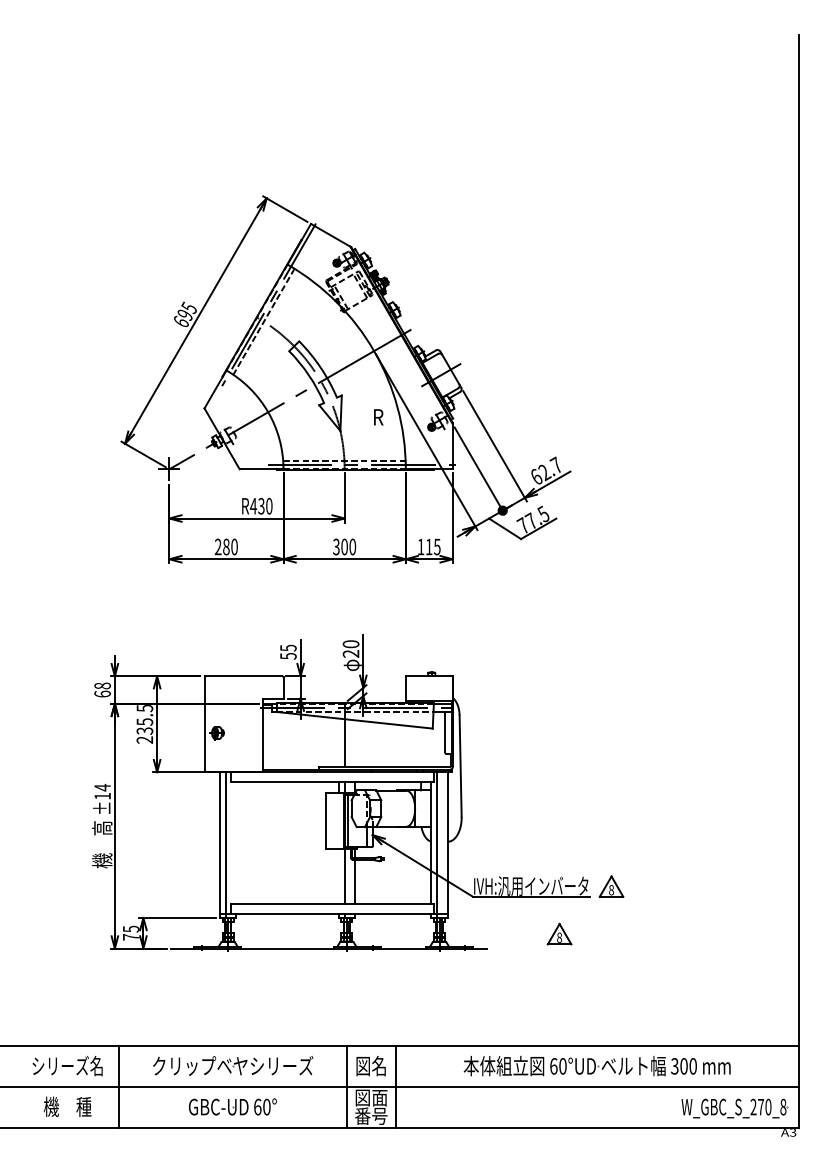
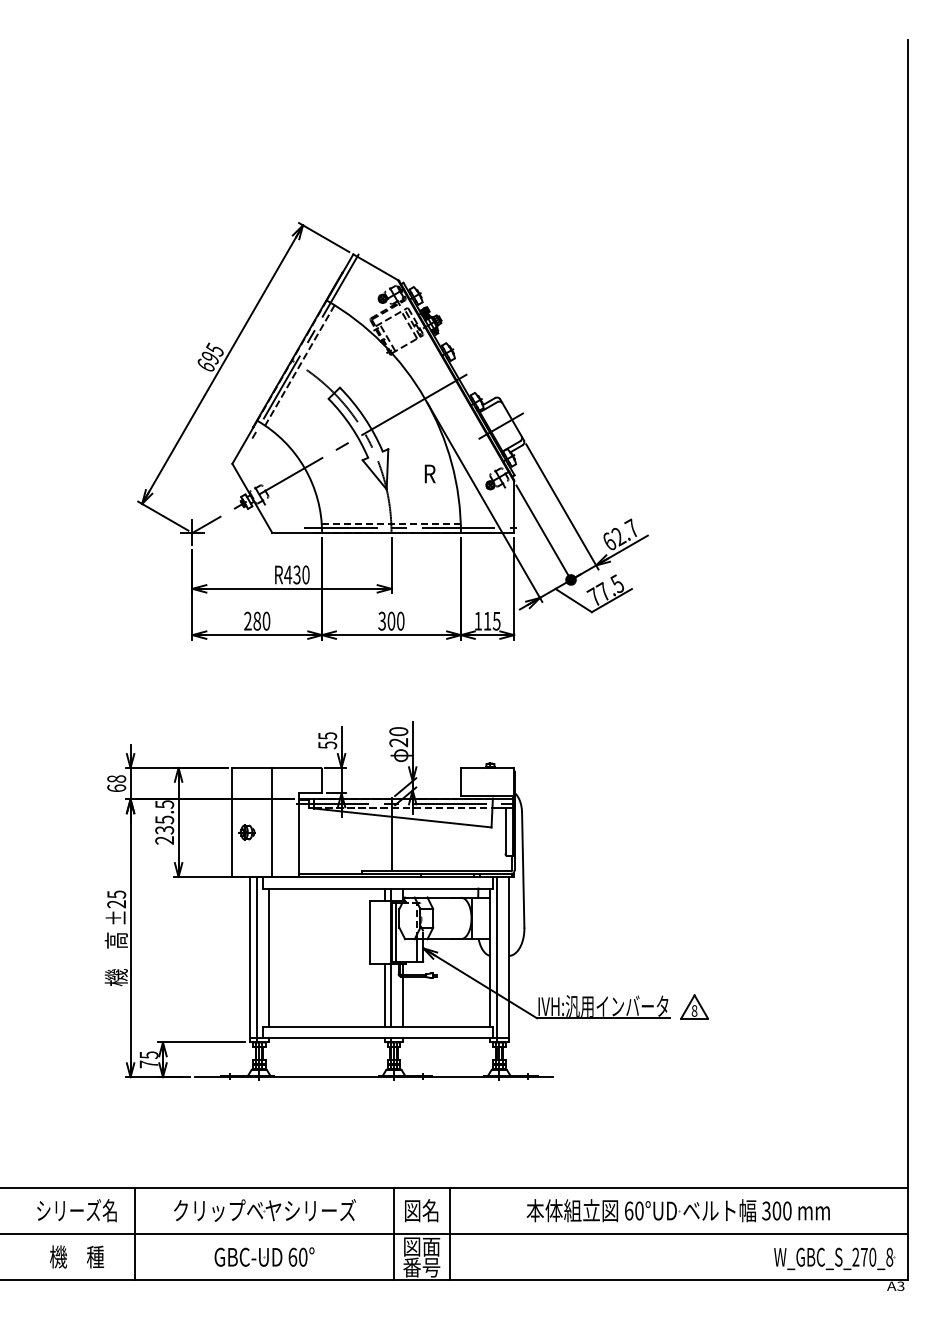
line: (239, 723) -> (272, 821), added
text: (102, 792) -> (116, 899), ±14 -> ±25
line: (236, 843) -> (268, 957), added
line: (338, 875) -> (384, 994), added
part: (559, 933) -> (635, 1060), removed

